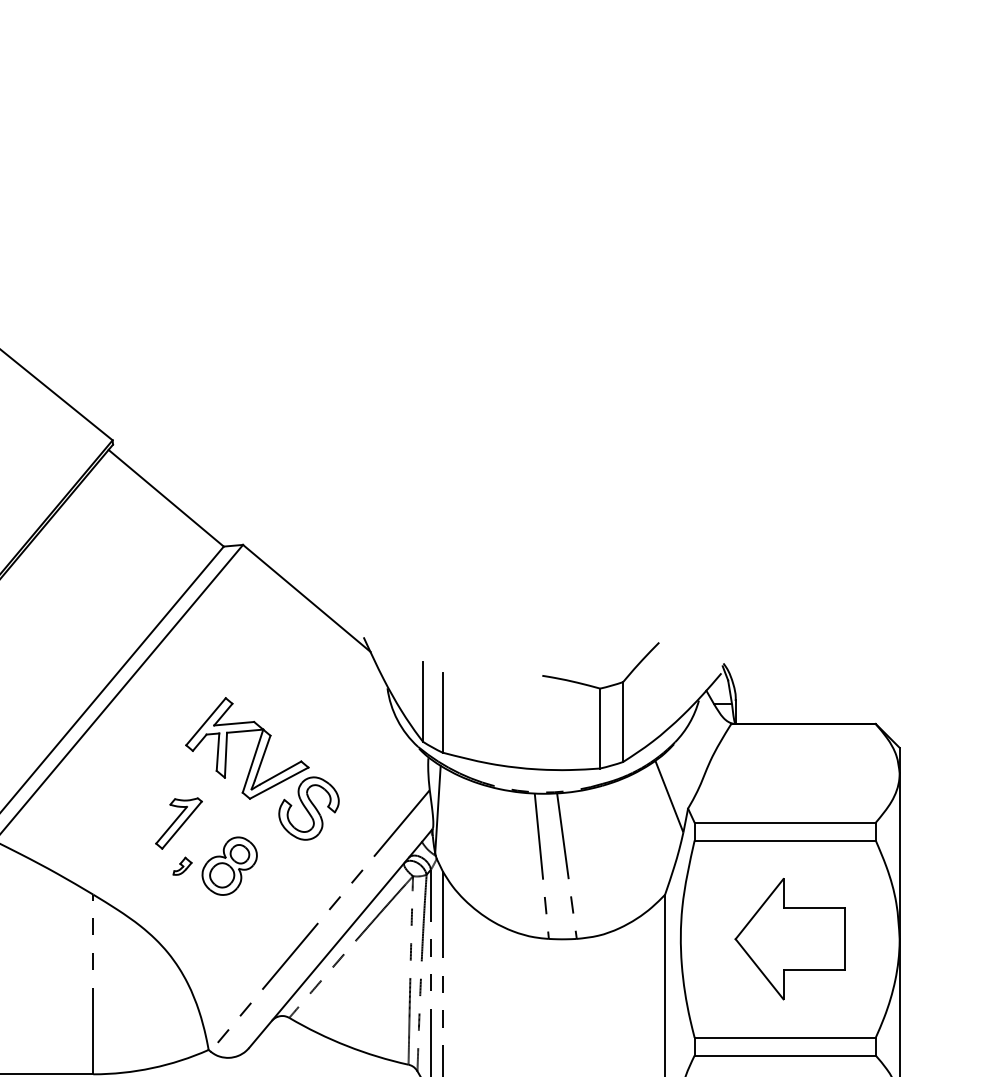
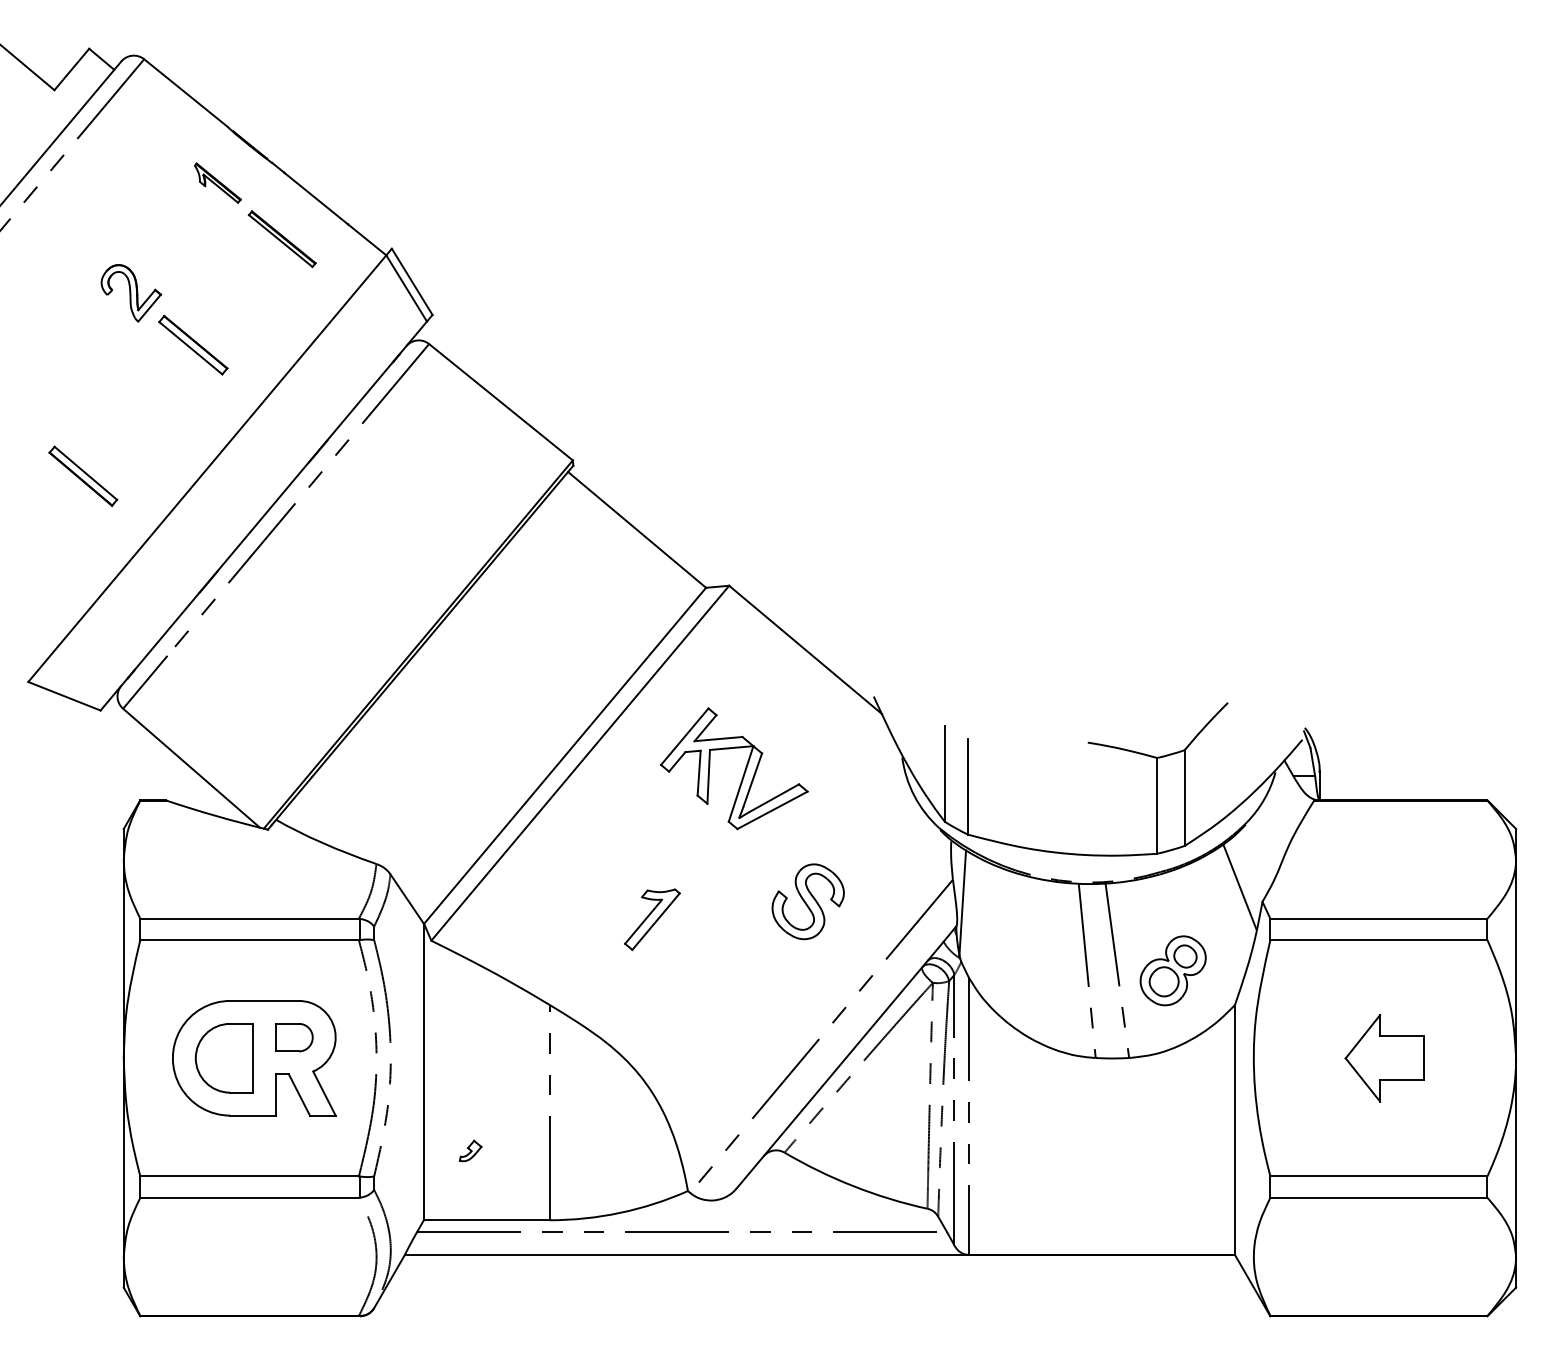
part: (255, 751) -> (743, 772), moved
part: (182, 865) -> (470, 1150), moved
part: (229, 865) -> (1172, 970), moved
part: (789, 939) -> (1384, 1058), size x0.6

